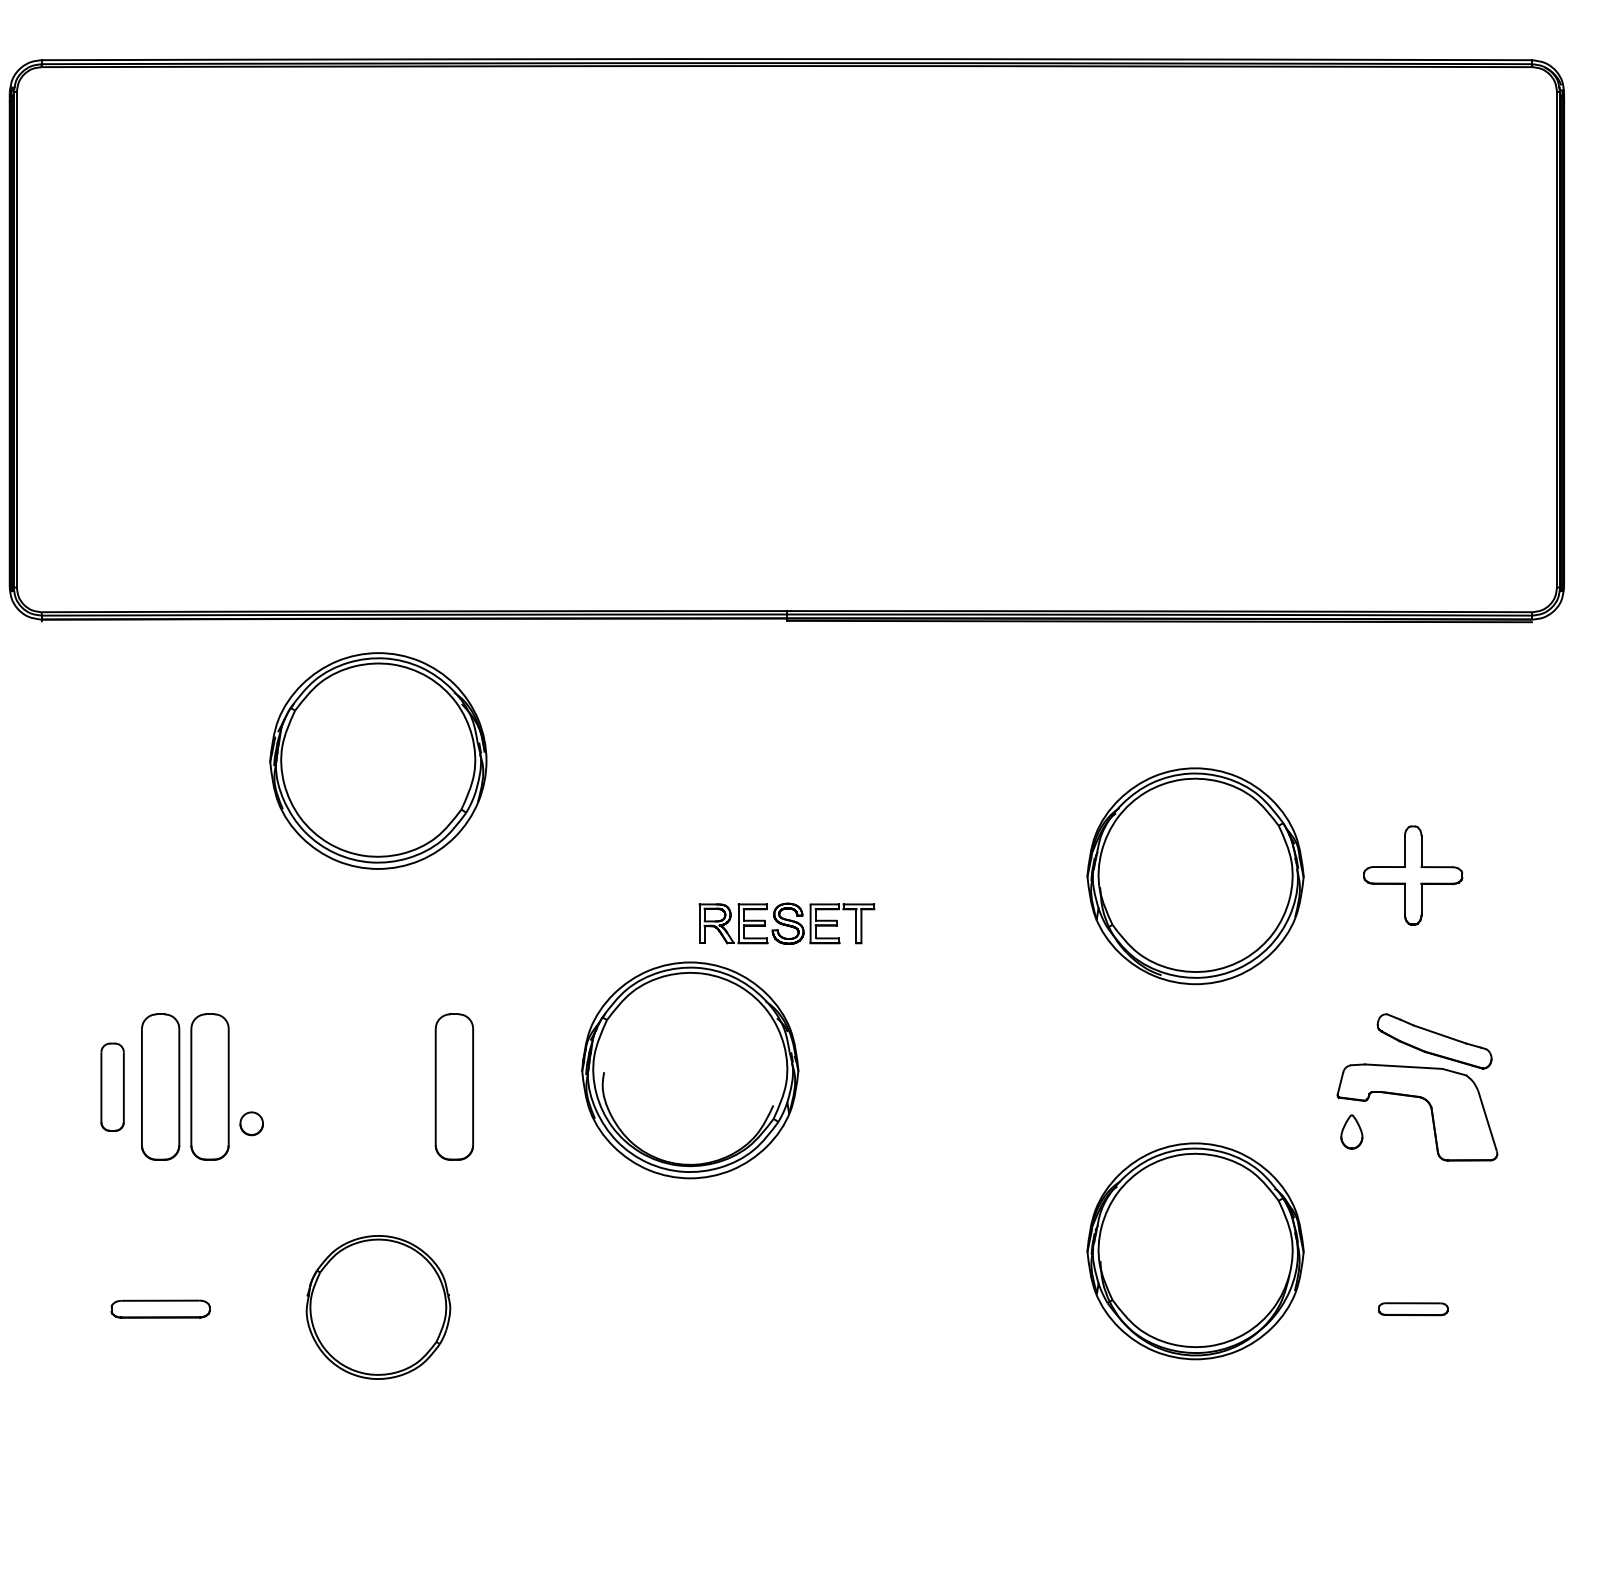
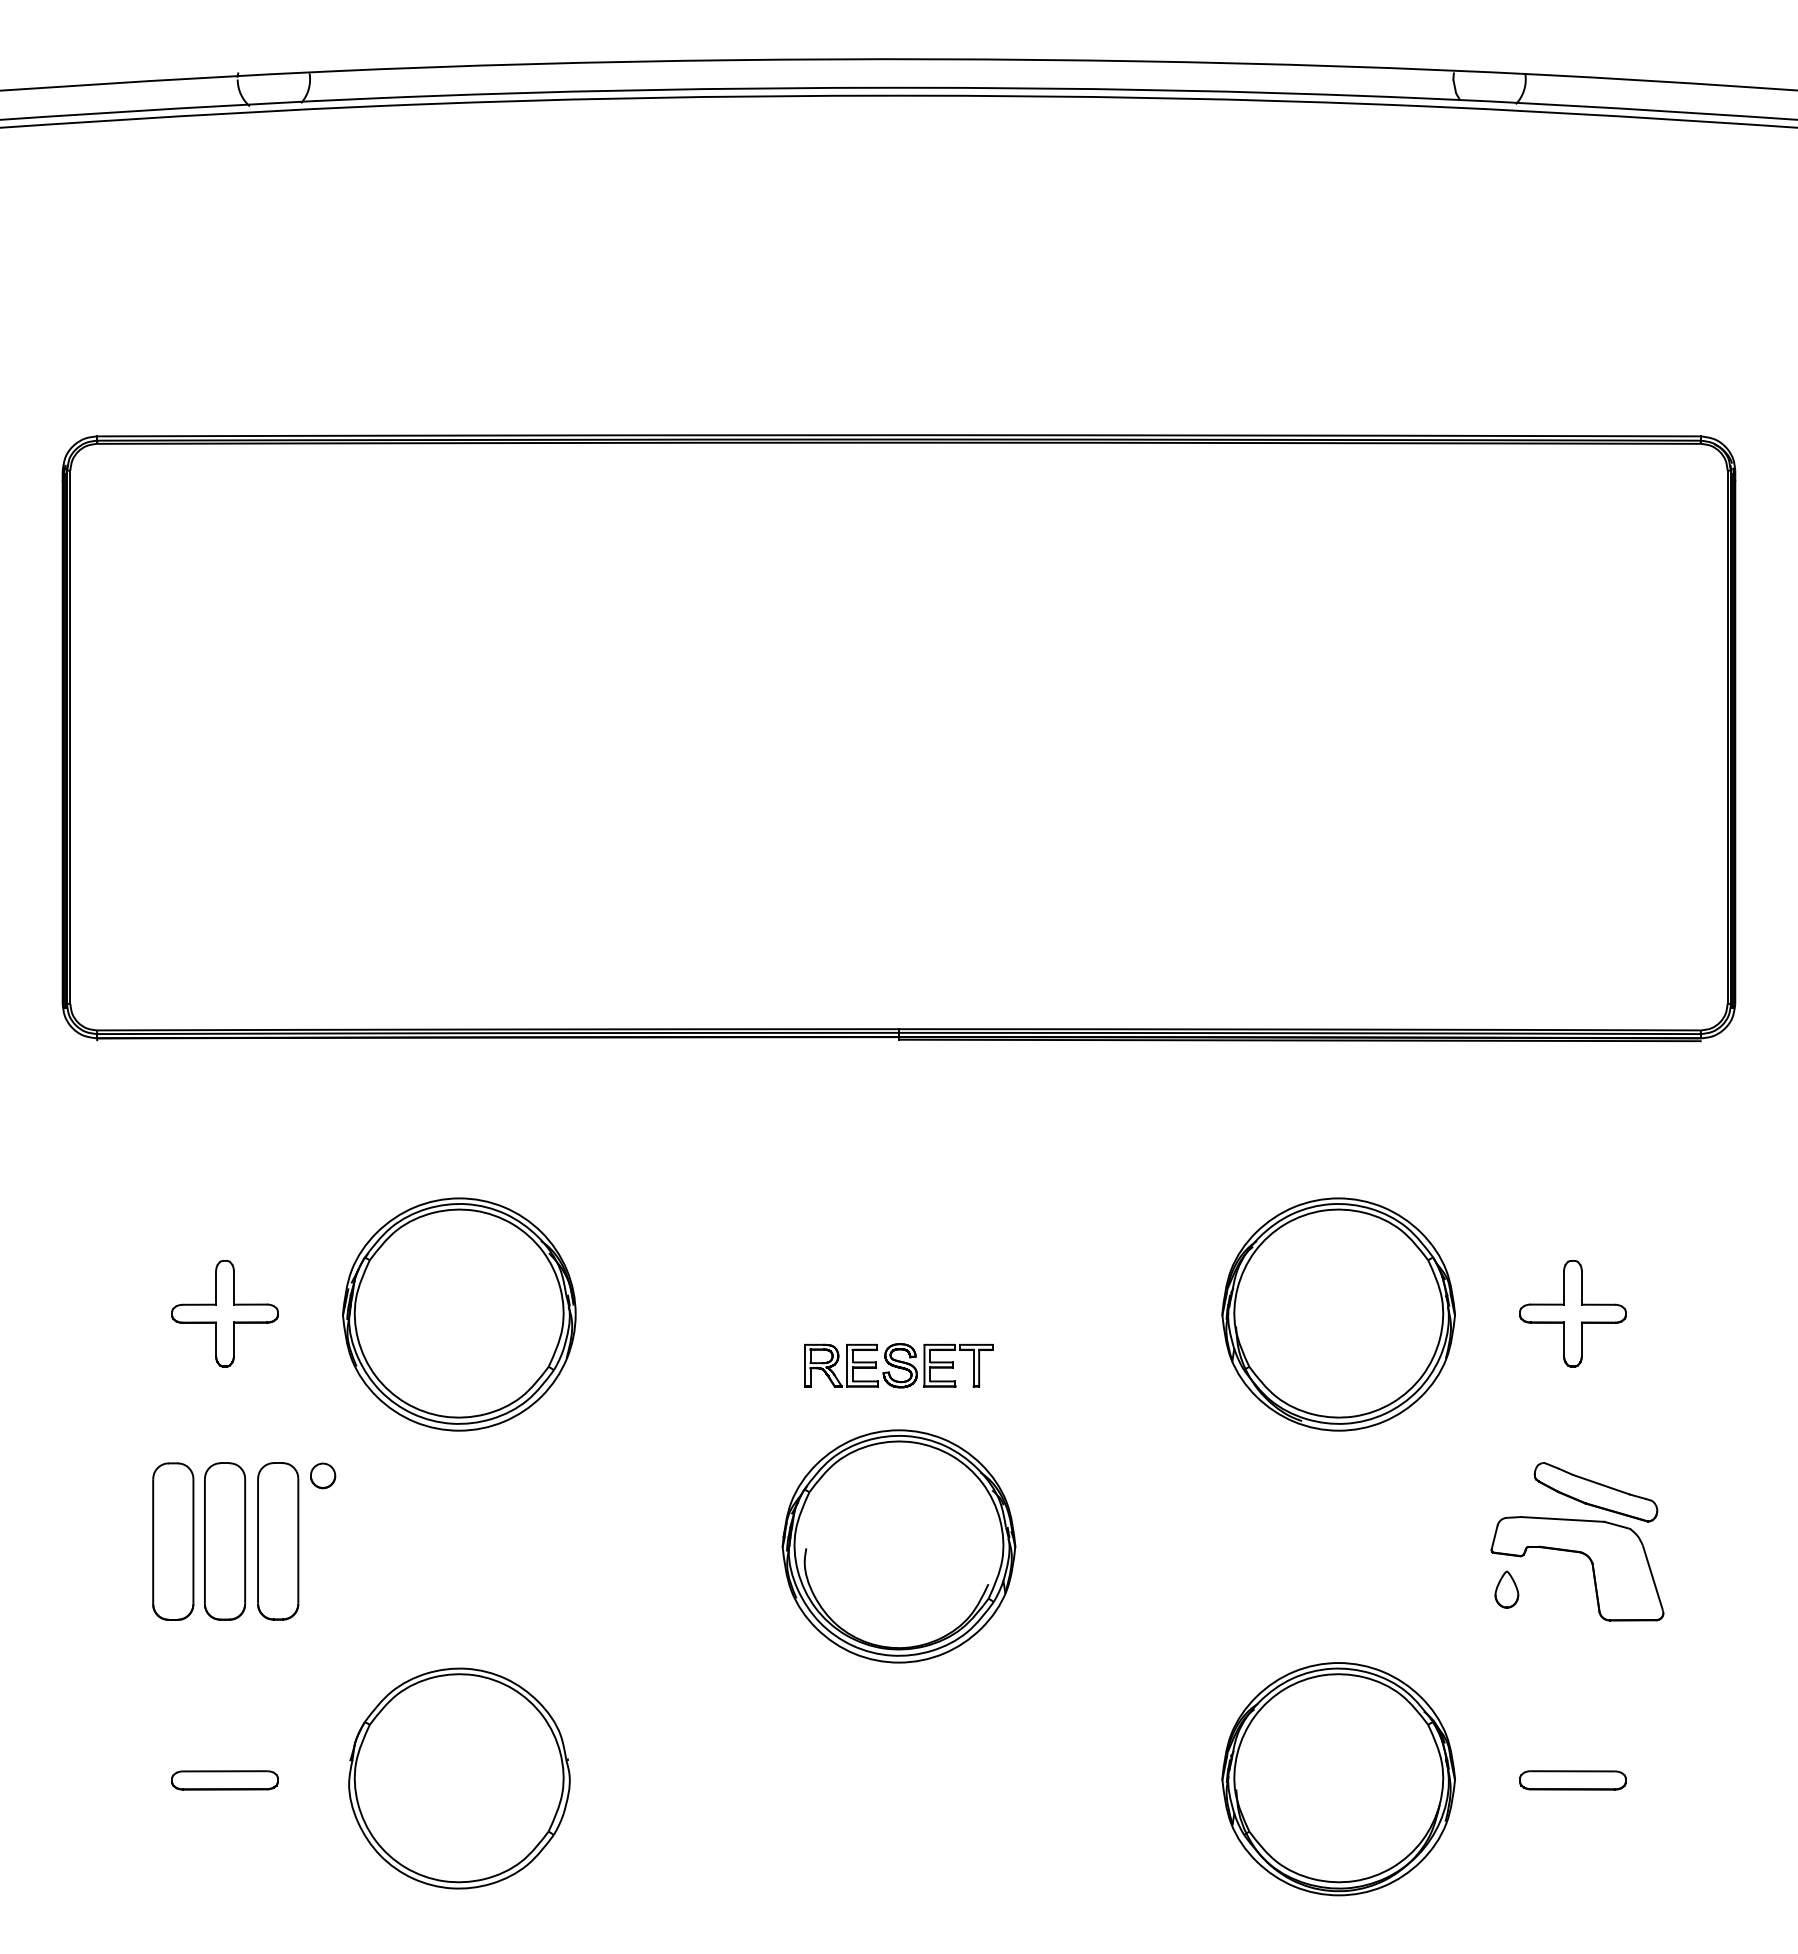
part: (378, 760) -> (459, 1314), moved
part: (160, 875) -> (224, 1313), added
part: (689, 1070) -> (898, 1546), moved
part: (112, 1087) -> (173, 1541), size x1.67
part: (454, 1087) -> (541, 1541), removed
part: (252, 1123) -> (323, 1475), moved
part: (1195, 1251) -> (1338, 1779), moved
part: (378, 1307) -> (459, 1778), size x1.43
part: (1412, 1309) -> (1572, 1780), size x1.43

